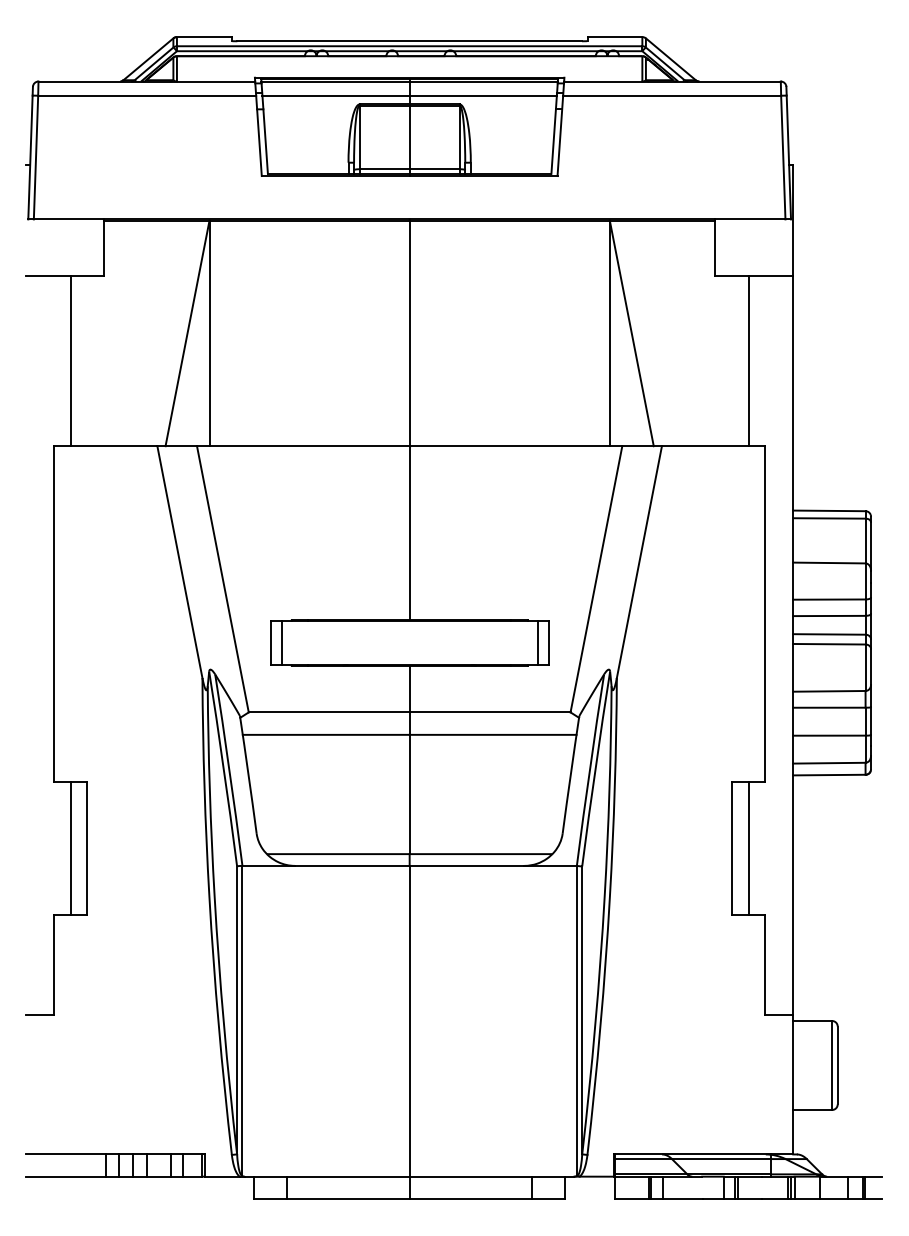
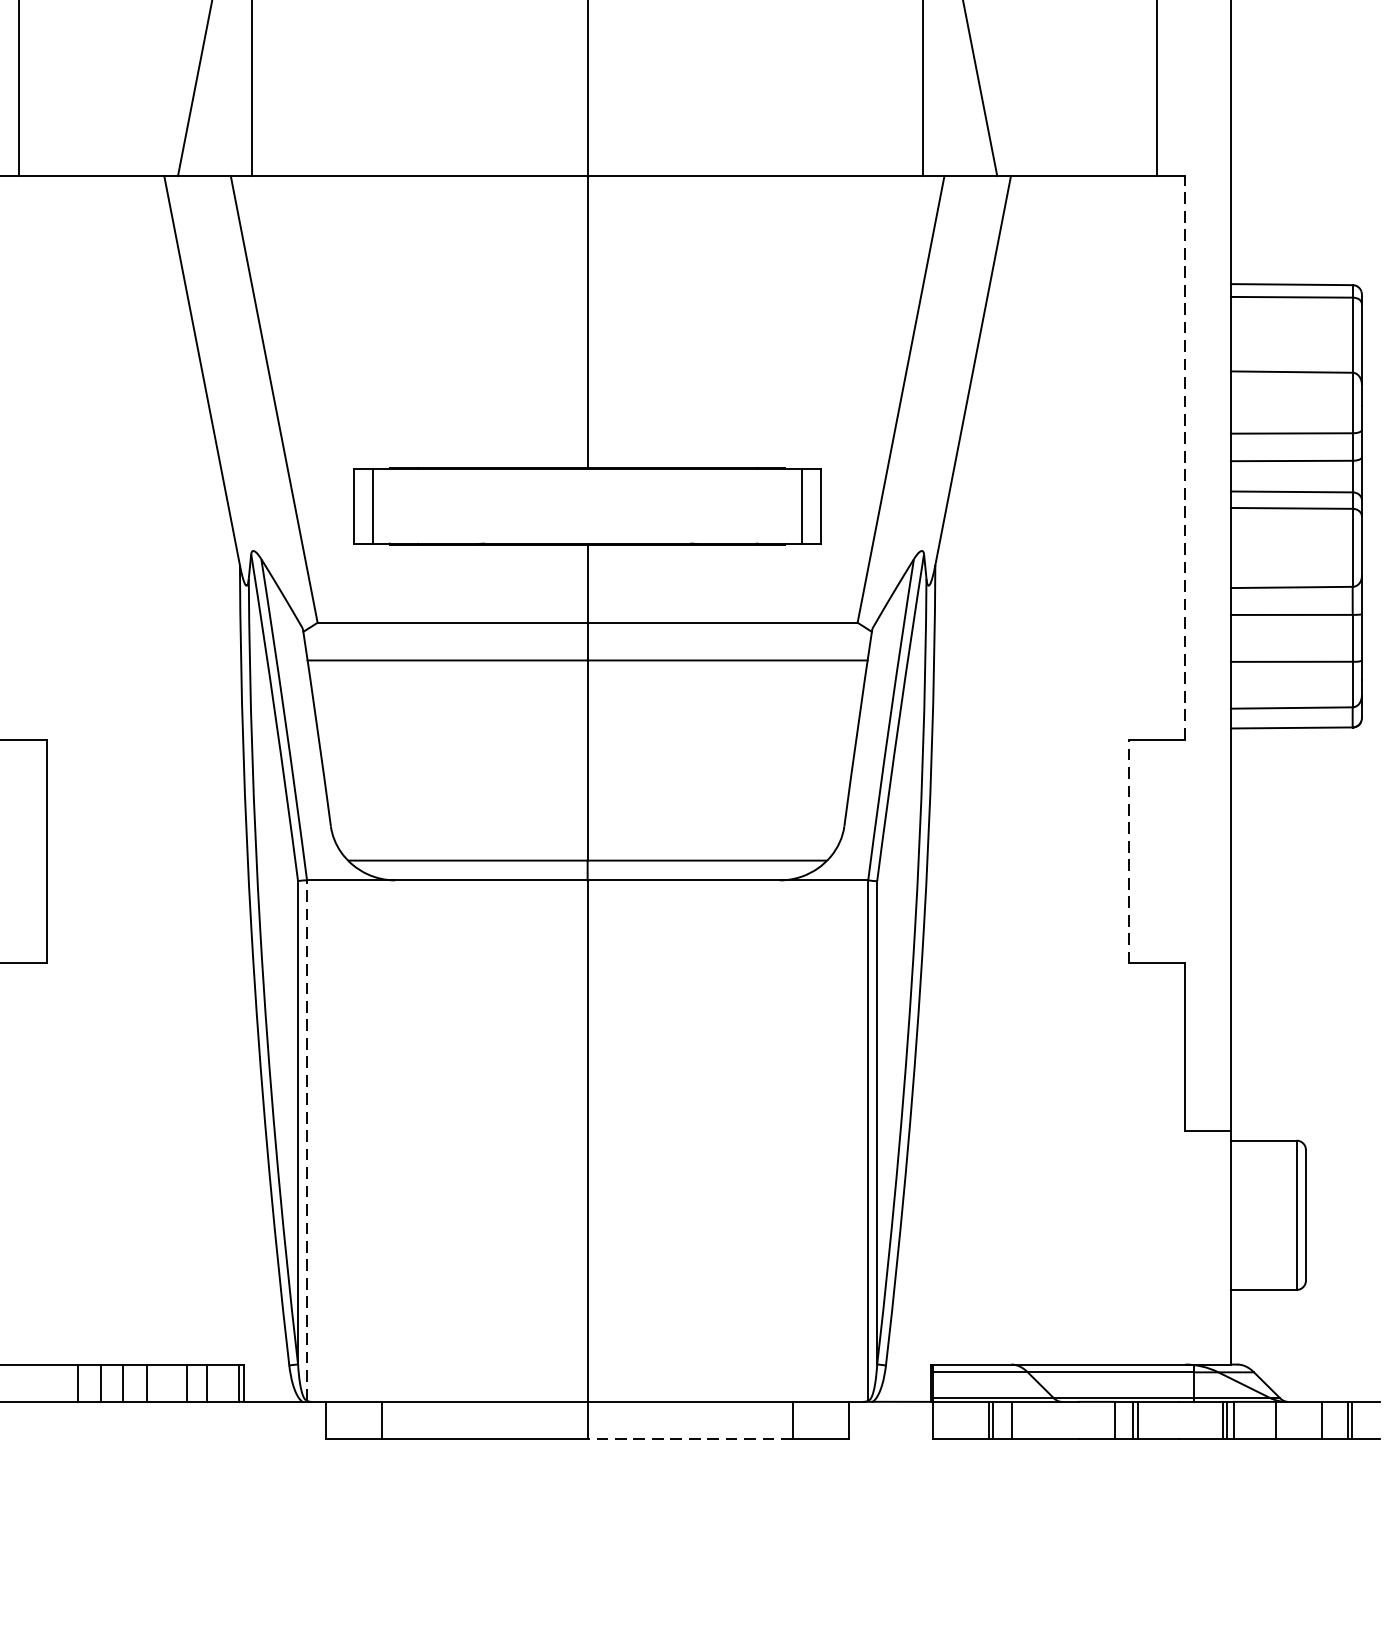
line: (765, 614) -> (1184, 458), solid -> dashed
line: (70, 848) -> (18, 851), removed
line: (732, 848) -> (1129, 851), solid -> dashed
line: (748, 848) -> (1156, 851), removed
line: (242, 1020) -> (307, 1139), solid -> dashed
line: (470, 1198) -> (689, 1438), solid -> dashed

